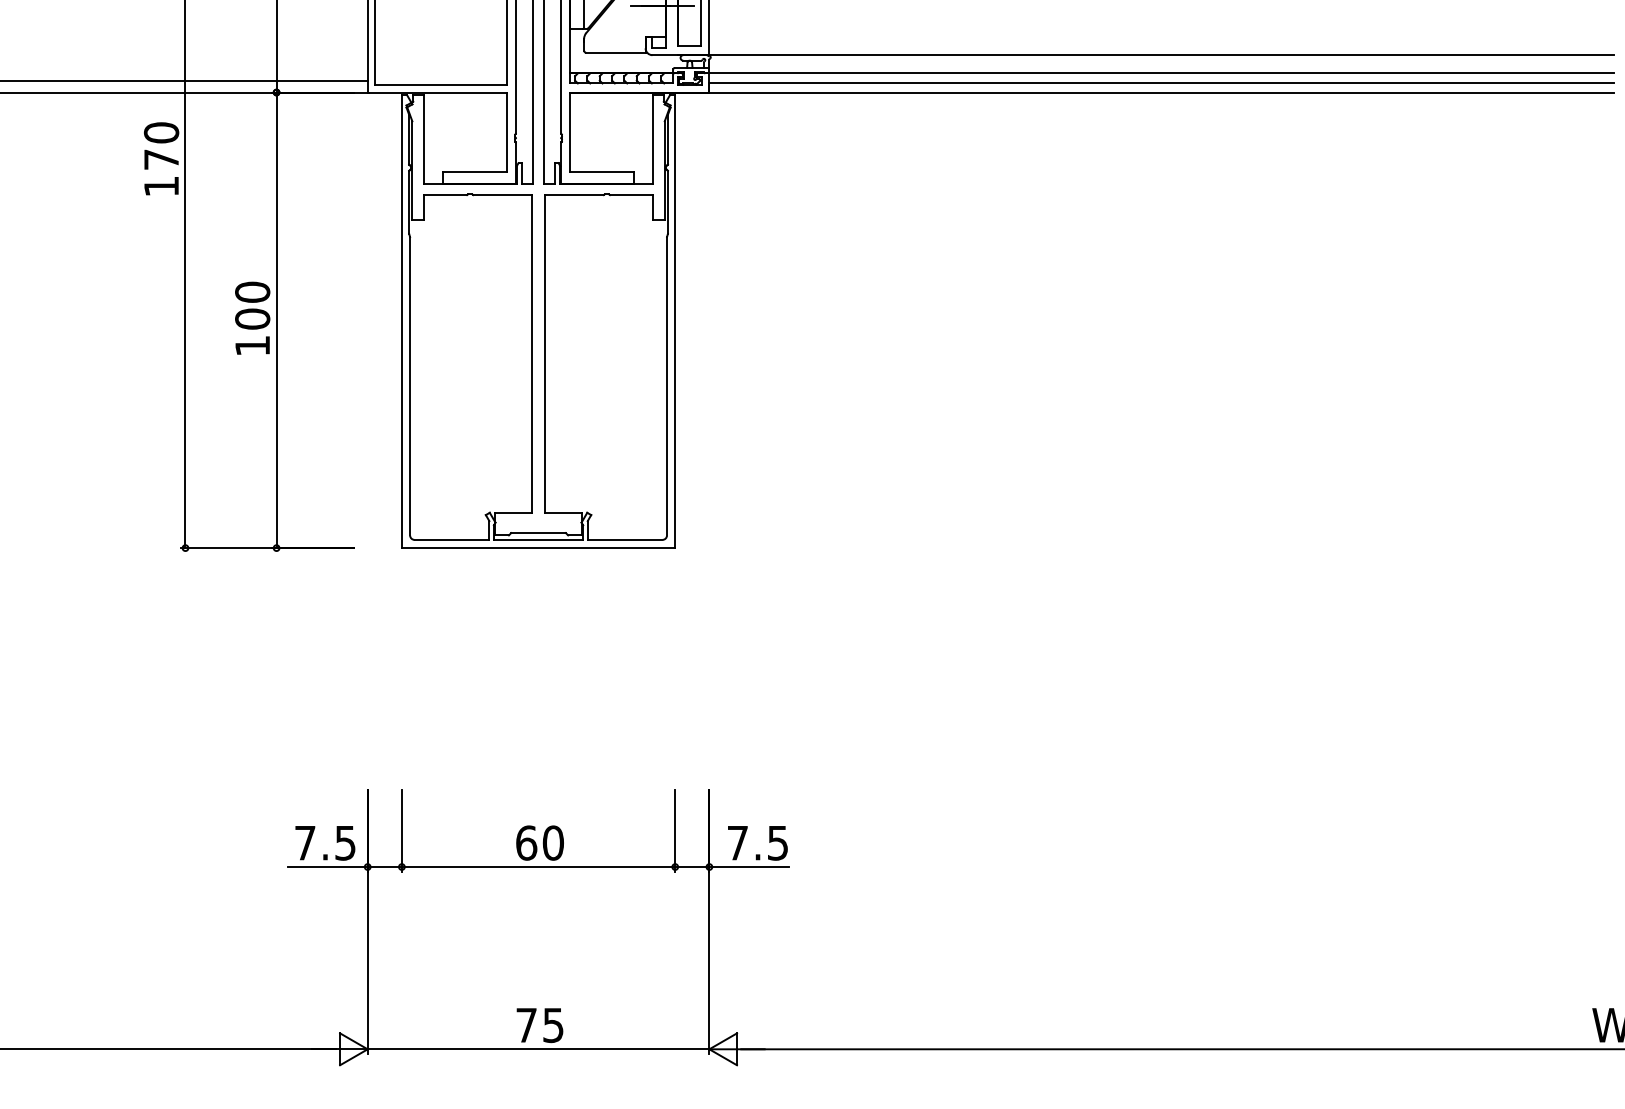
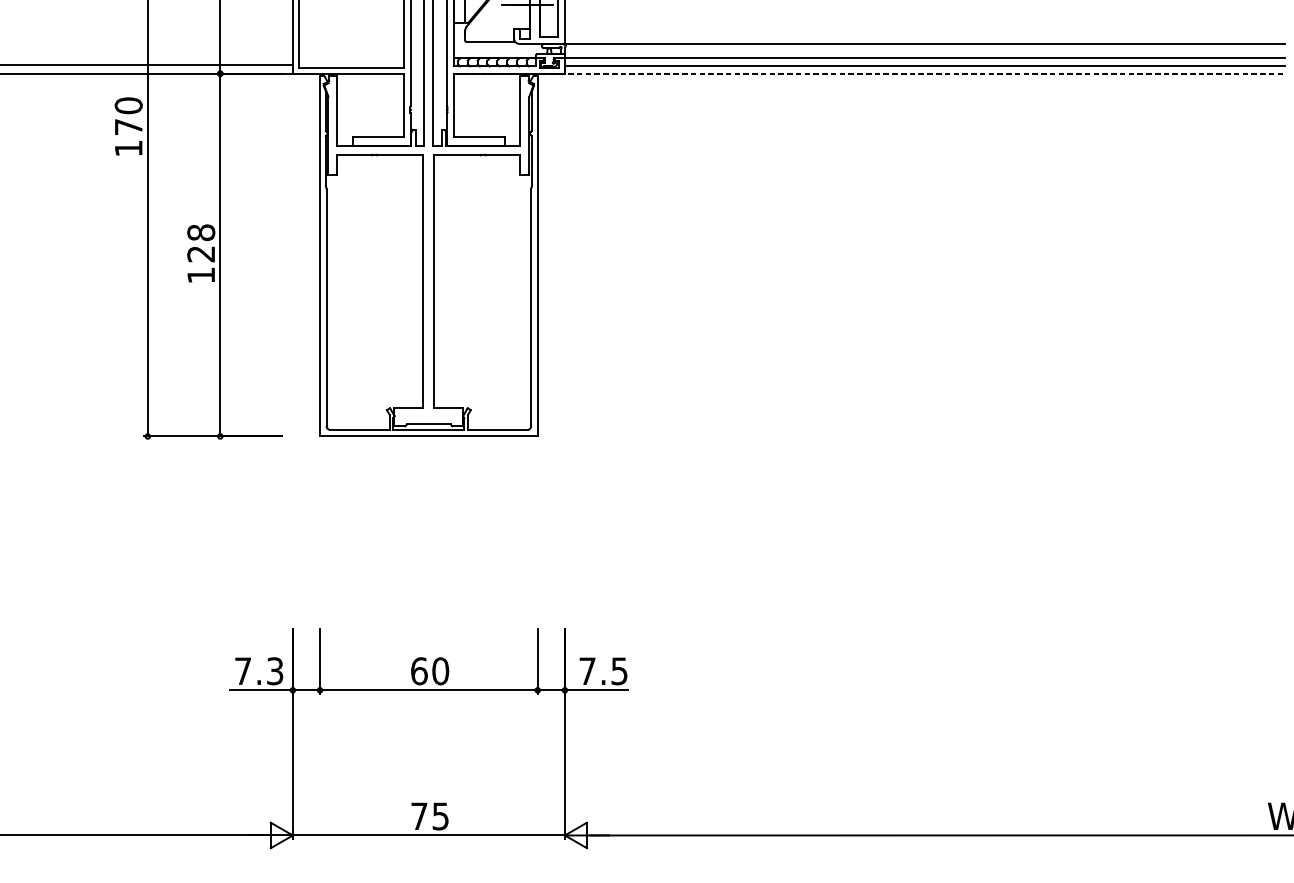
line: (1092, 92) -> (869, 73), solid -> dashed
text: (252, 305) -> (201, 243), 100 -> 128
text: (345, 842) -> (275, 670), 7.5 -> 7.3

